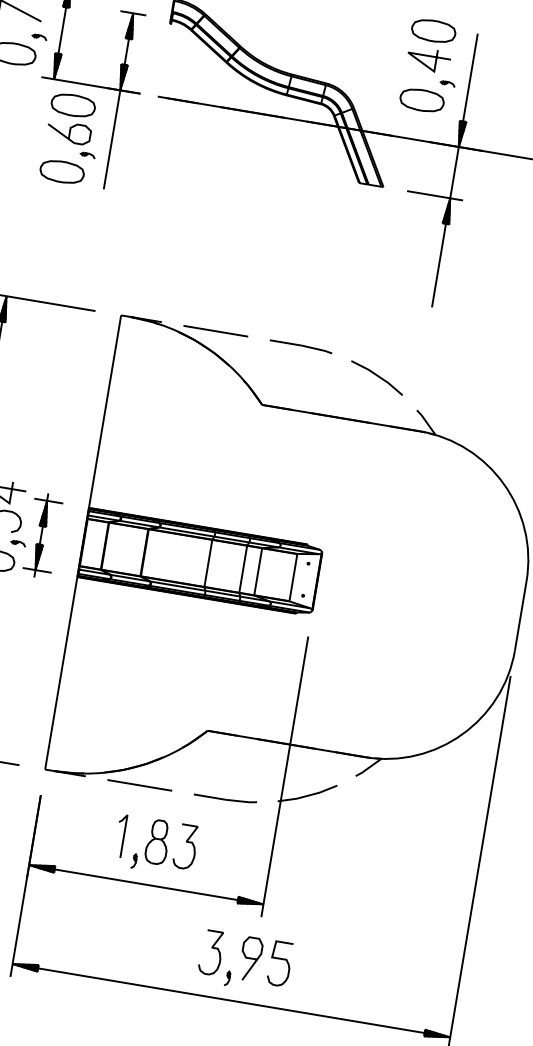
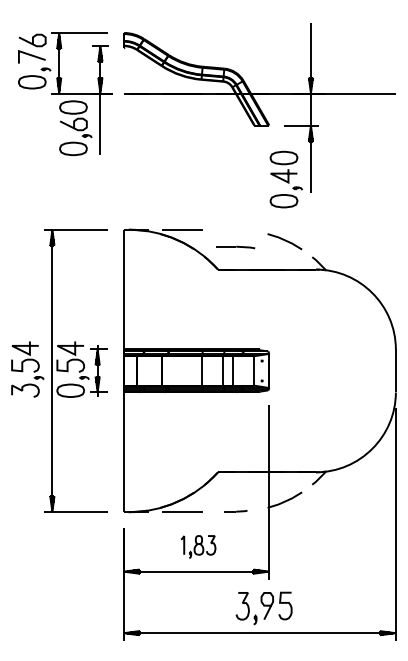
part: (430, 65) -> (285, 179), moved
part: (300, 346) -> (235, 247), moved
part: (225, 796) -> (235, 510), size x0.6
part: (156, 844) -> (198, 546), size x0.7

